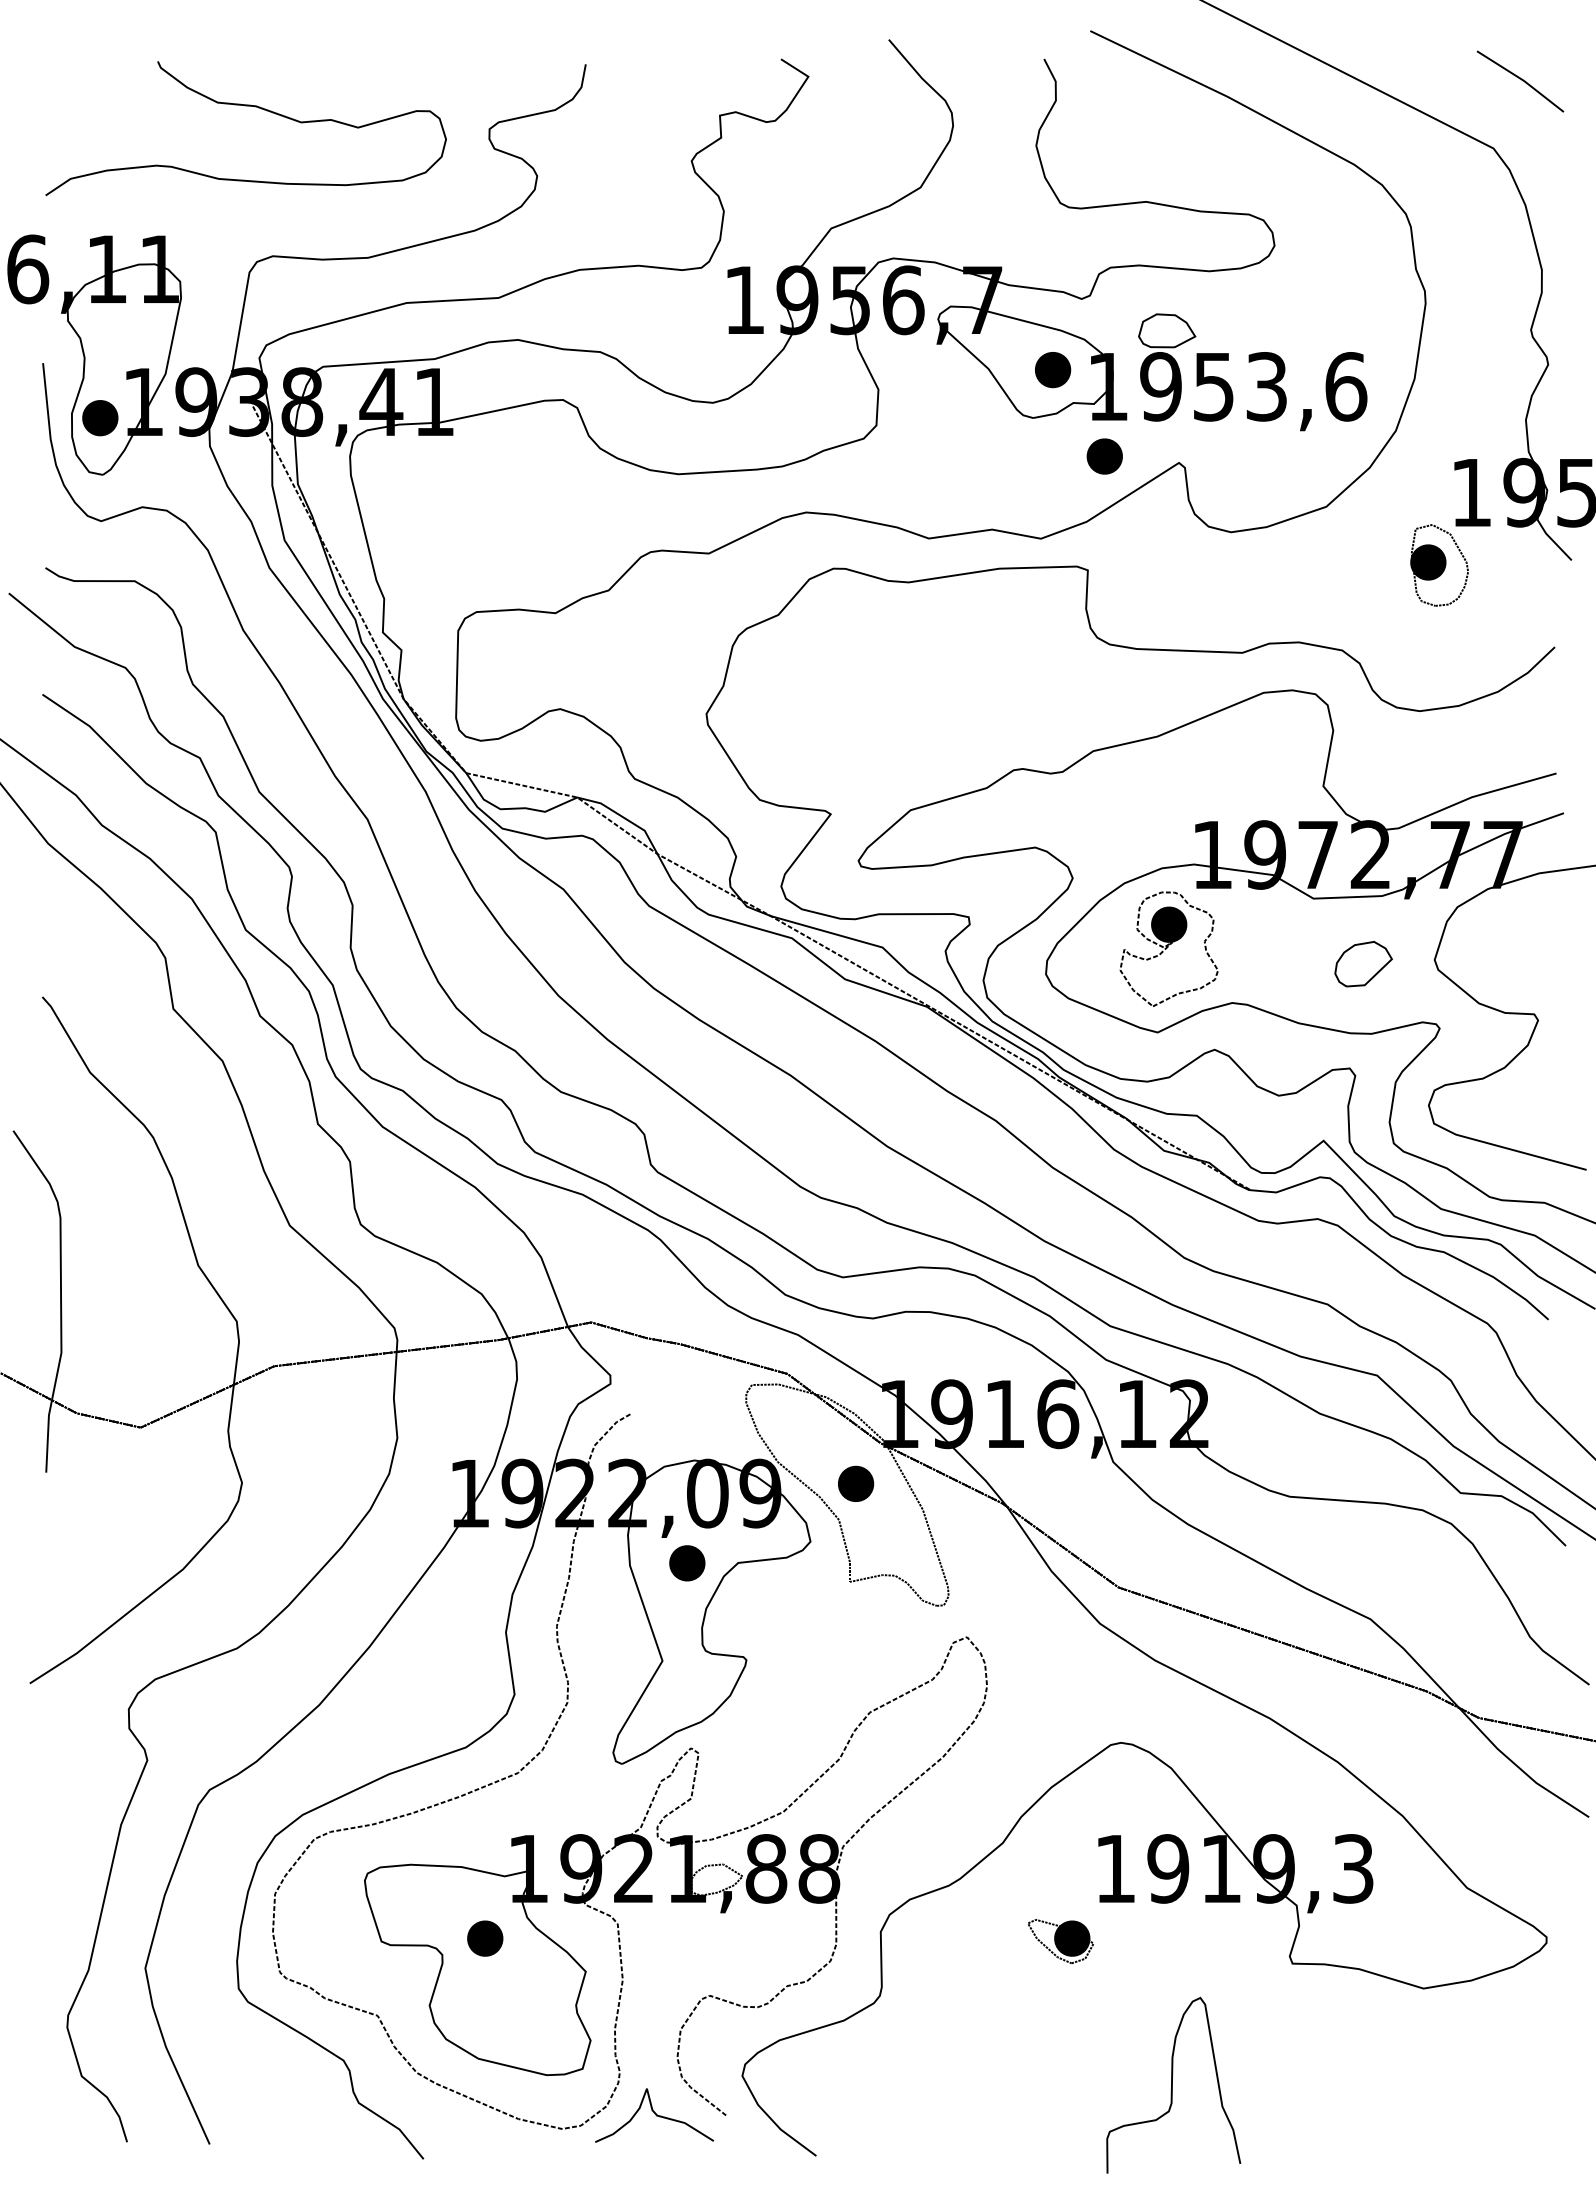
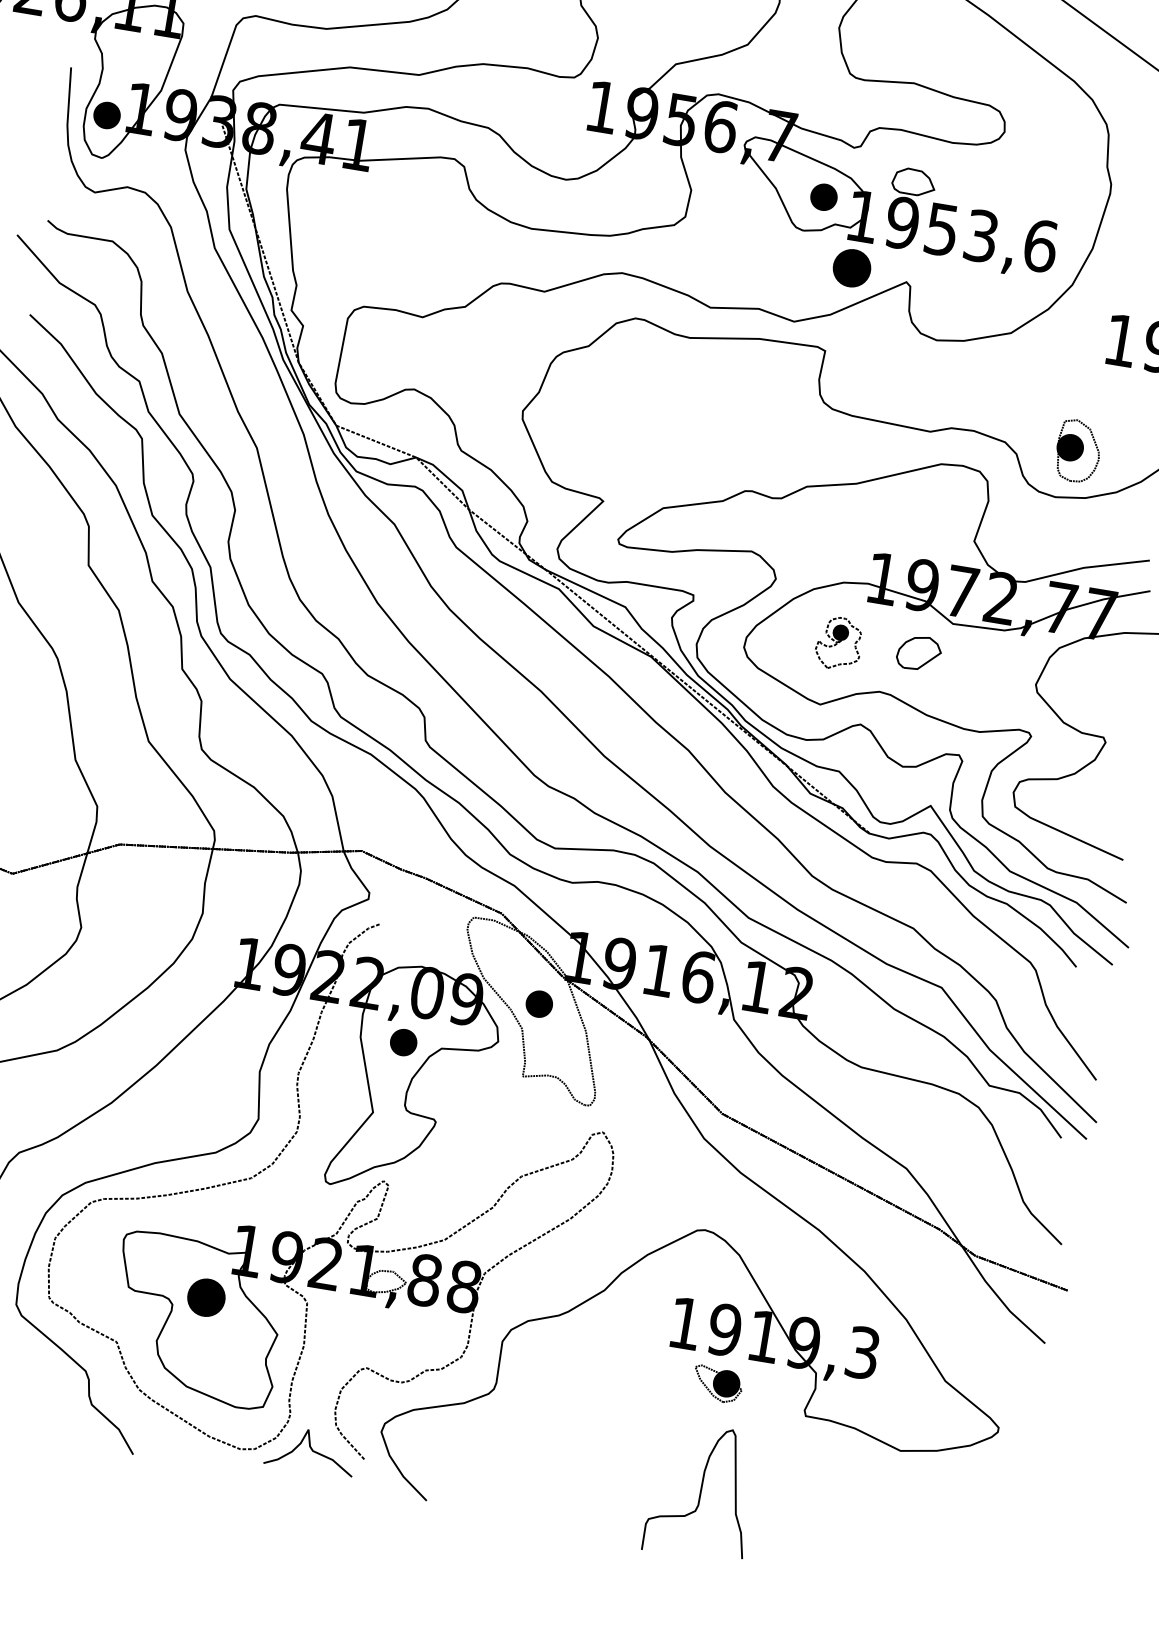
part: (1104, 456) -> (851, 268), size x1.4
part: (1439, 565) -> (1078, 451), moved
part: (1168, 948) -> (838, 643), size x0.6
part: (1363, 964) -> (919, 653), moved
part: (485, 1938) -> (206, 1297), size x1.4
part: (1060, 1941) -> (717, 1384), moved

